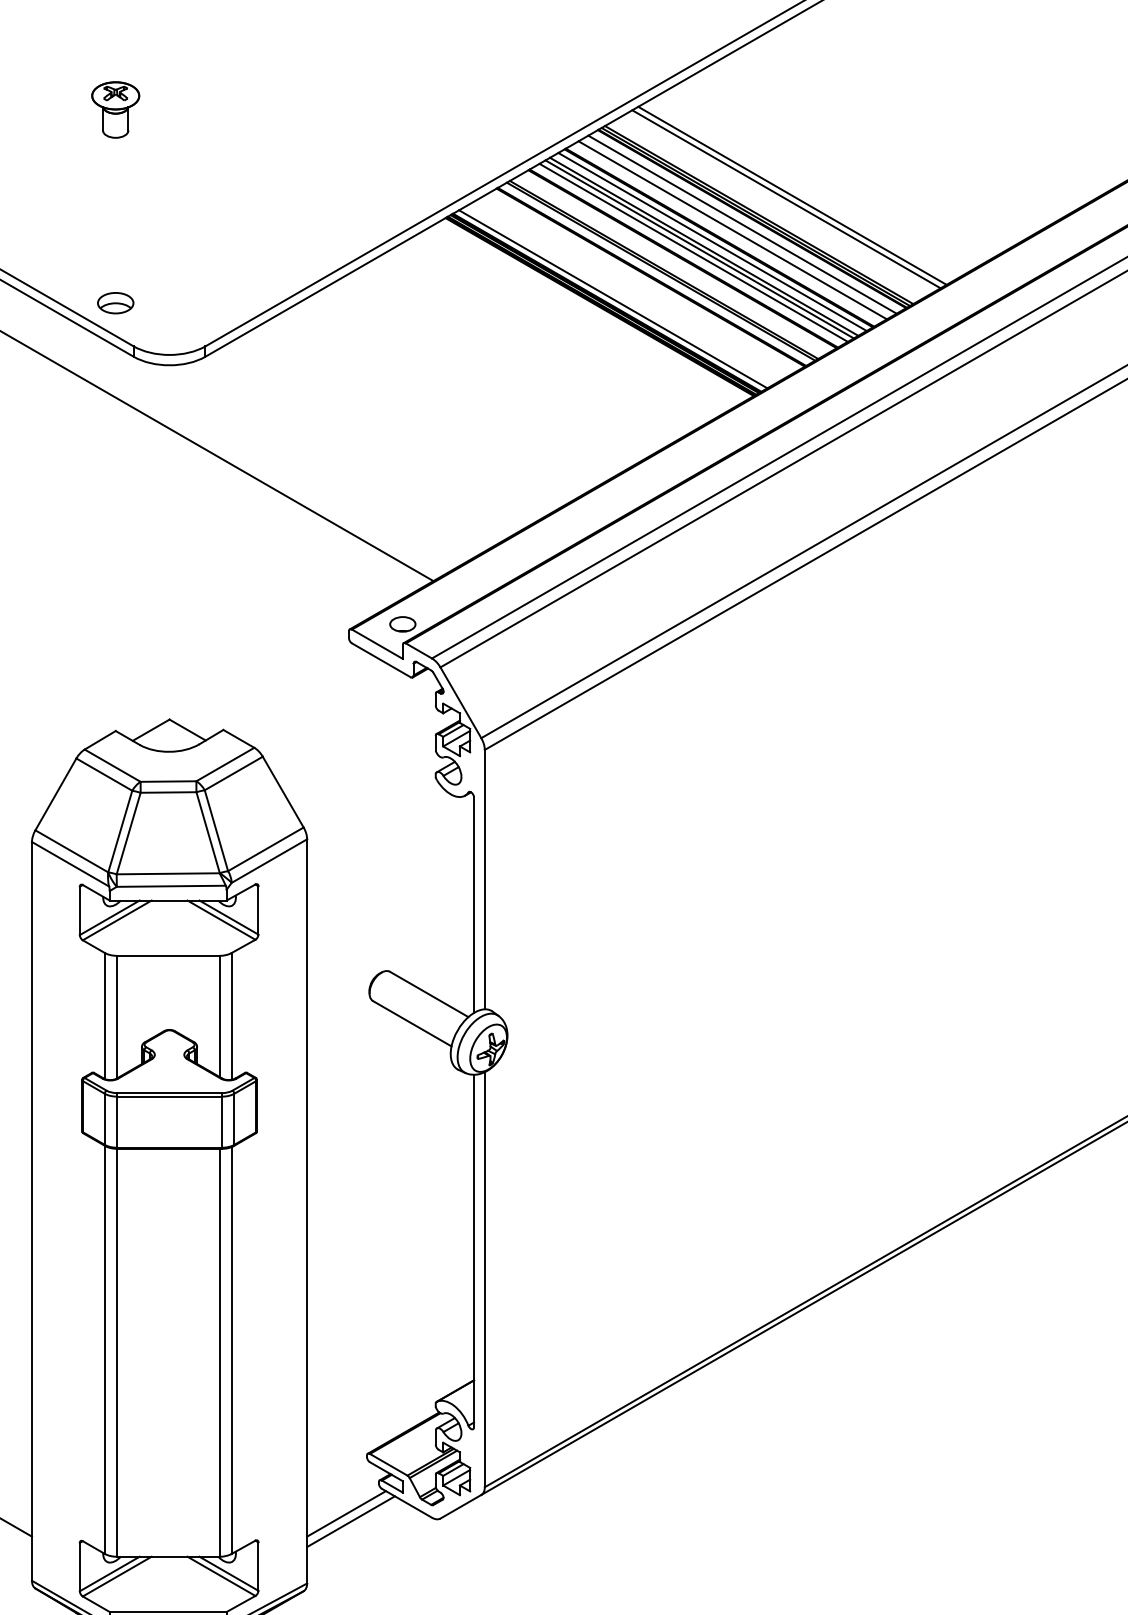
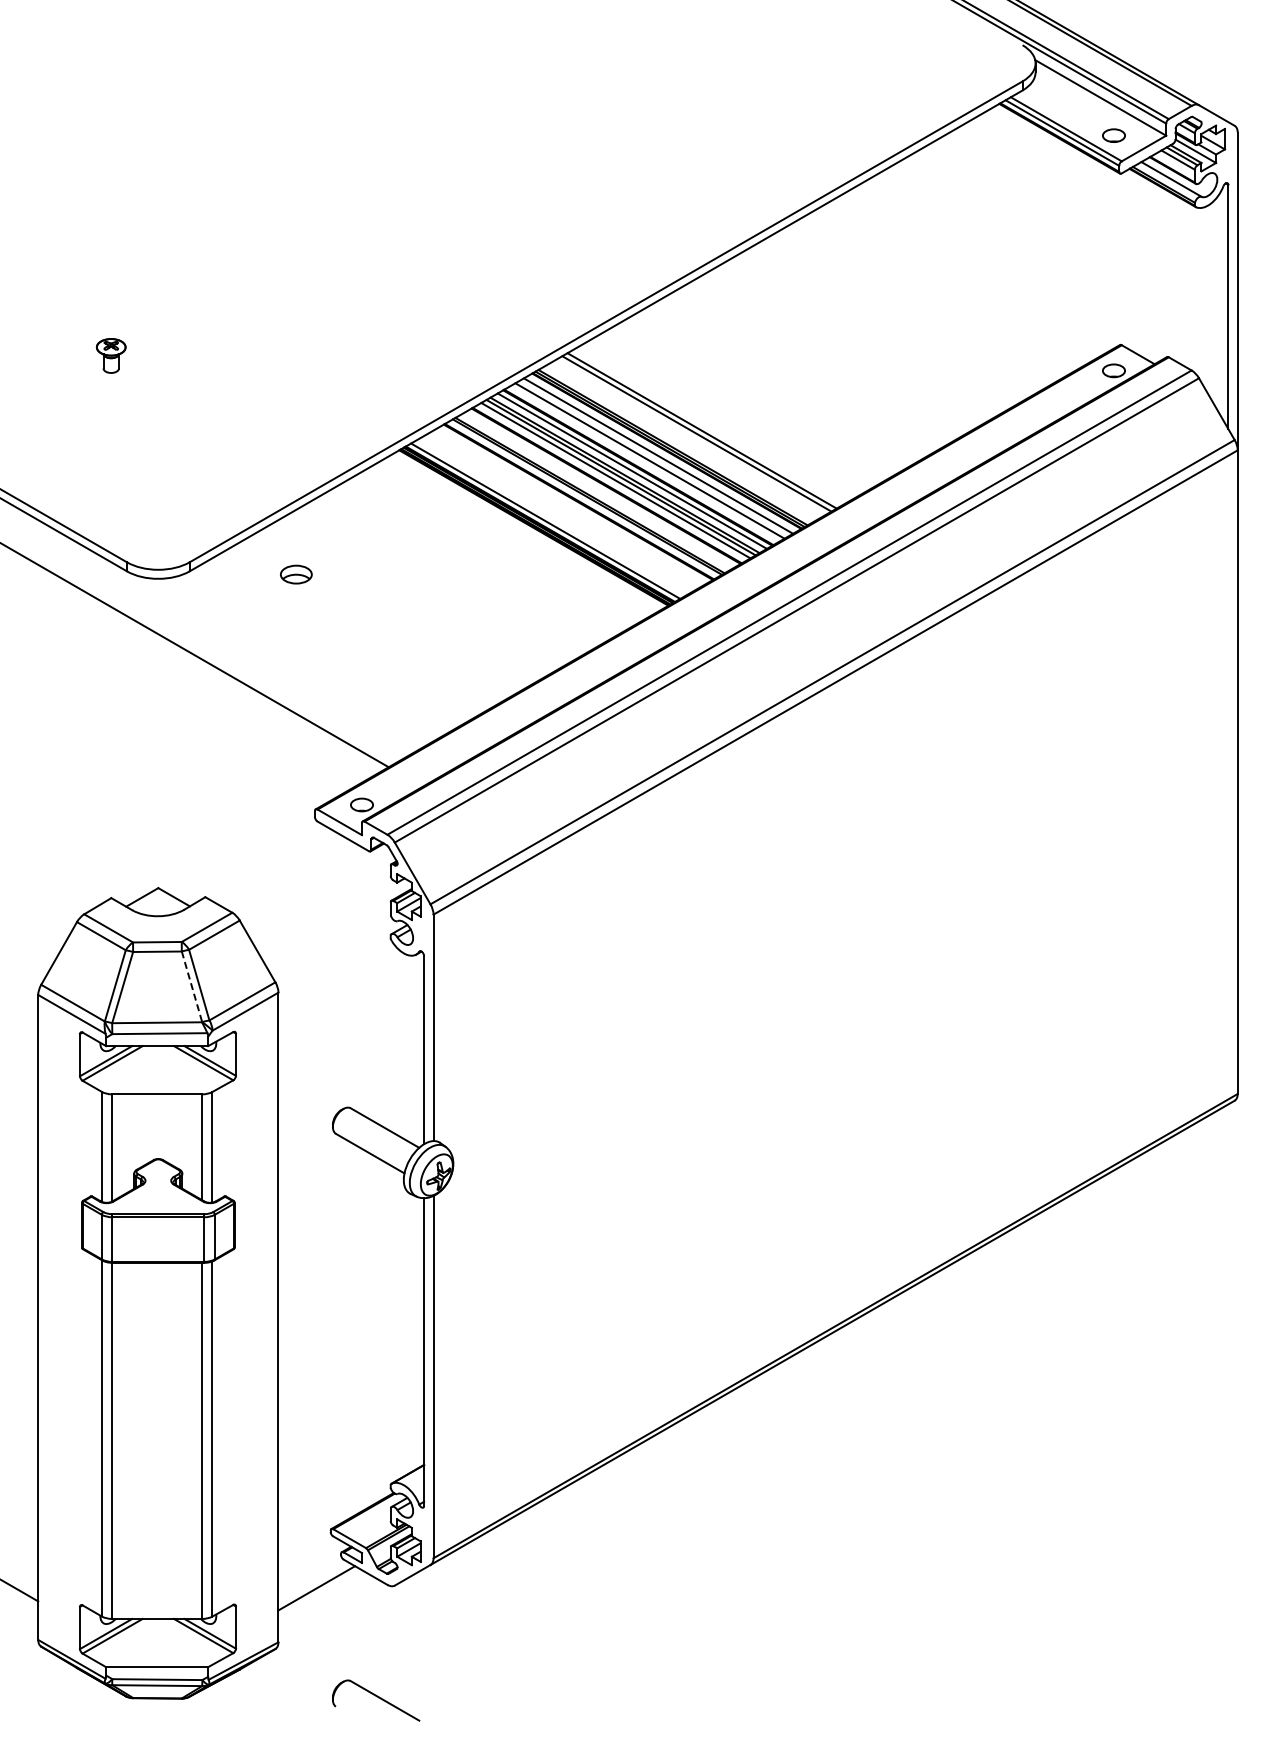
part: (114, 109) -> (110, 355), size x0.7
part: (115, 303) -> (296, 574), moved
line: (208, 832) -> (192, 986), solid -> dashed
line: (346, 1513) -> (312, 1581), removed

